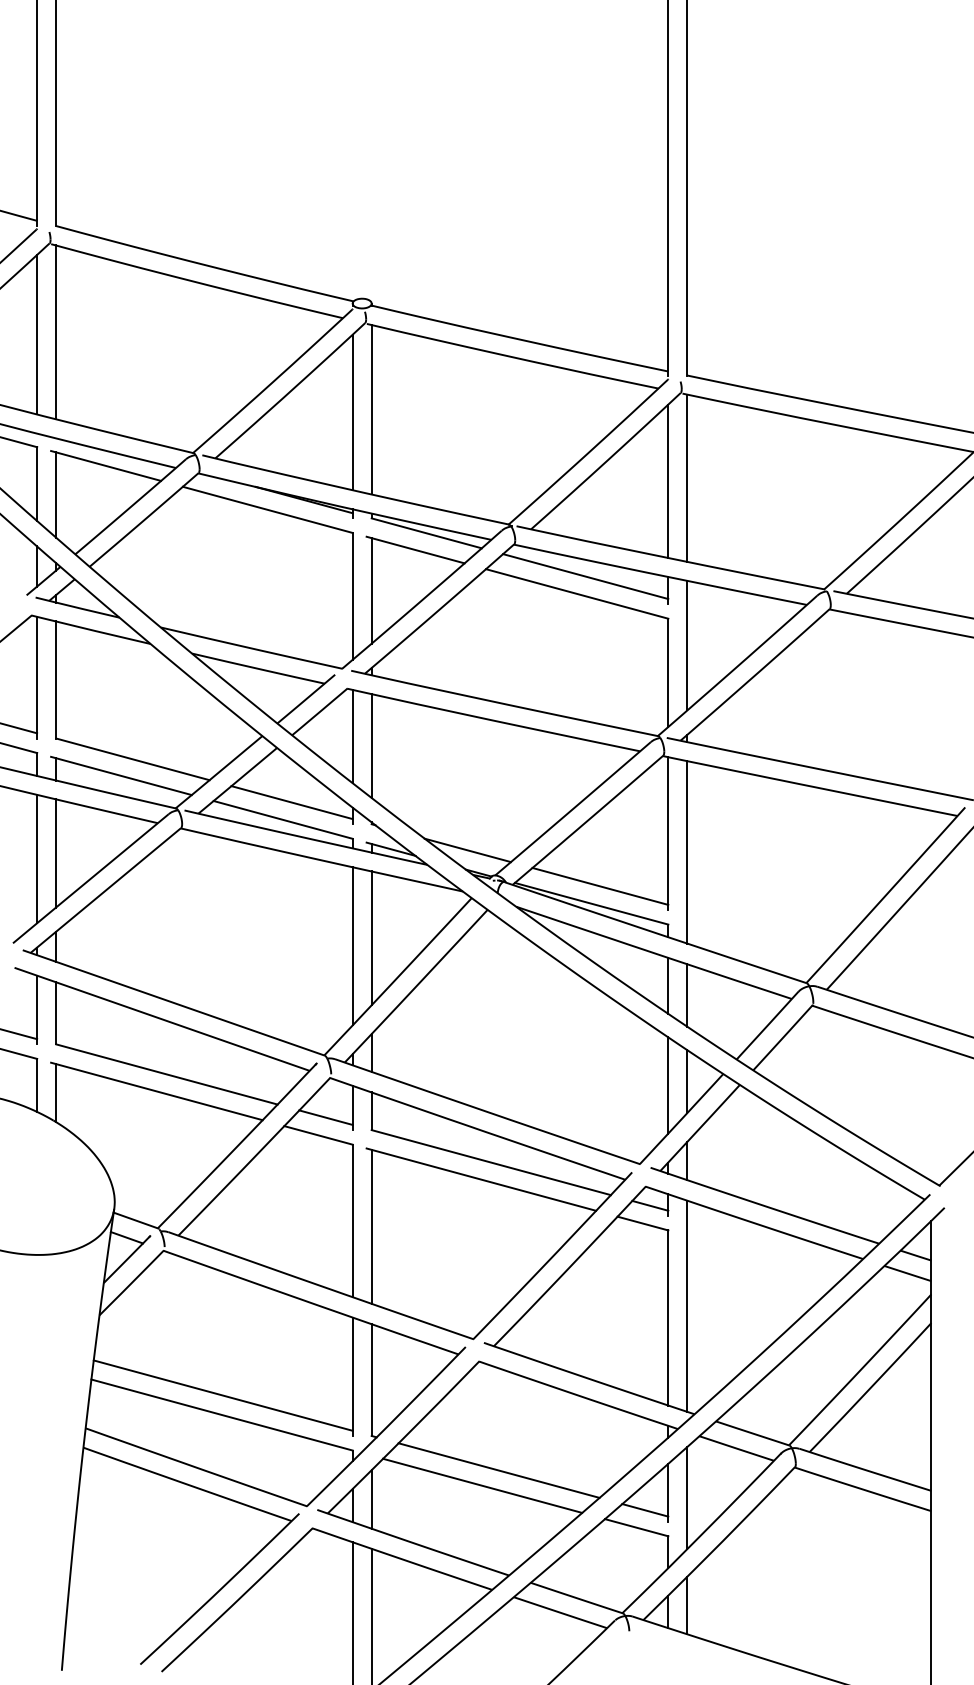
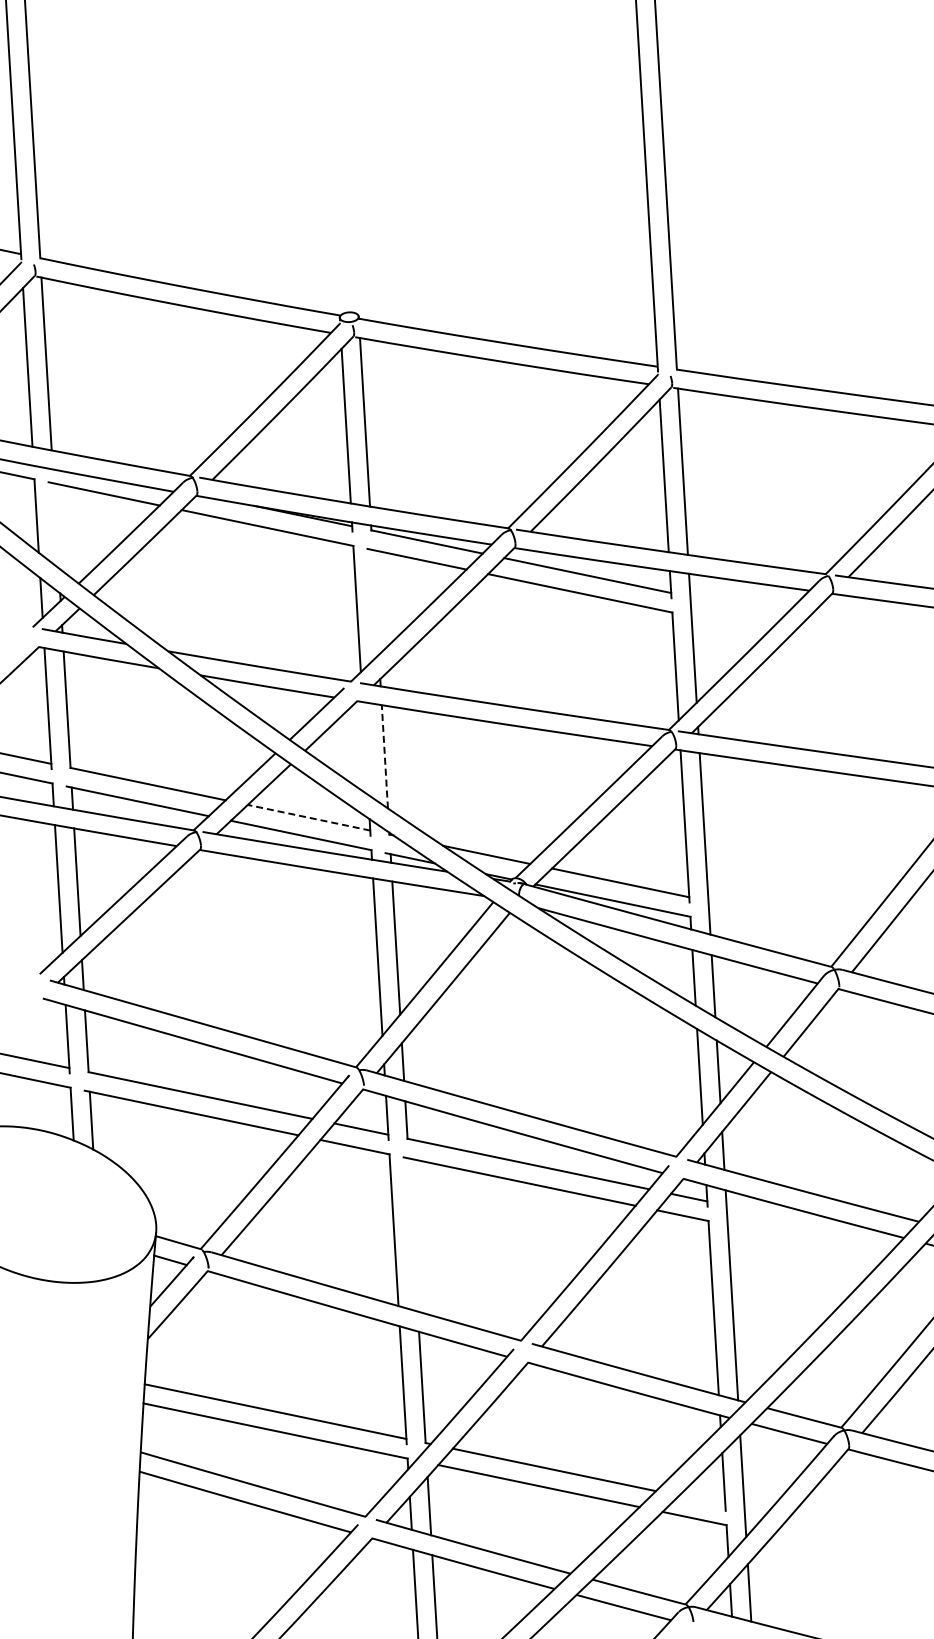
line: (56, 494) -> (56, 525), removed
line: (371, 590) -> (375, 602), removed
line: (352, 736) -> (365, 748), removed
line: (371, 746) -> (384, 757), solid -> dashed
line: (292, 802) -> (309, 817), solid -> dashed
line: (371, 1226) -> (413, 1234), removed
line: (645, 1510) -> (702, 1500), removed

